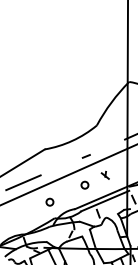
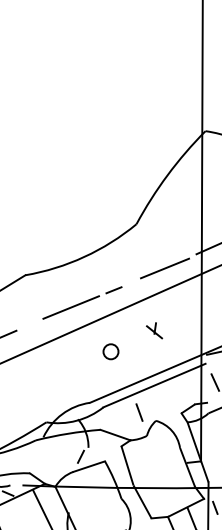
line: (110, 145) -> (165, 266), added
line: (66, 164) -> (71, 307), added
circle: (49, 201) -> (35, 386), removed

